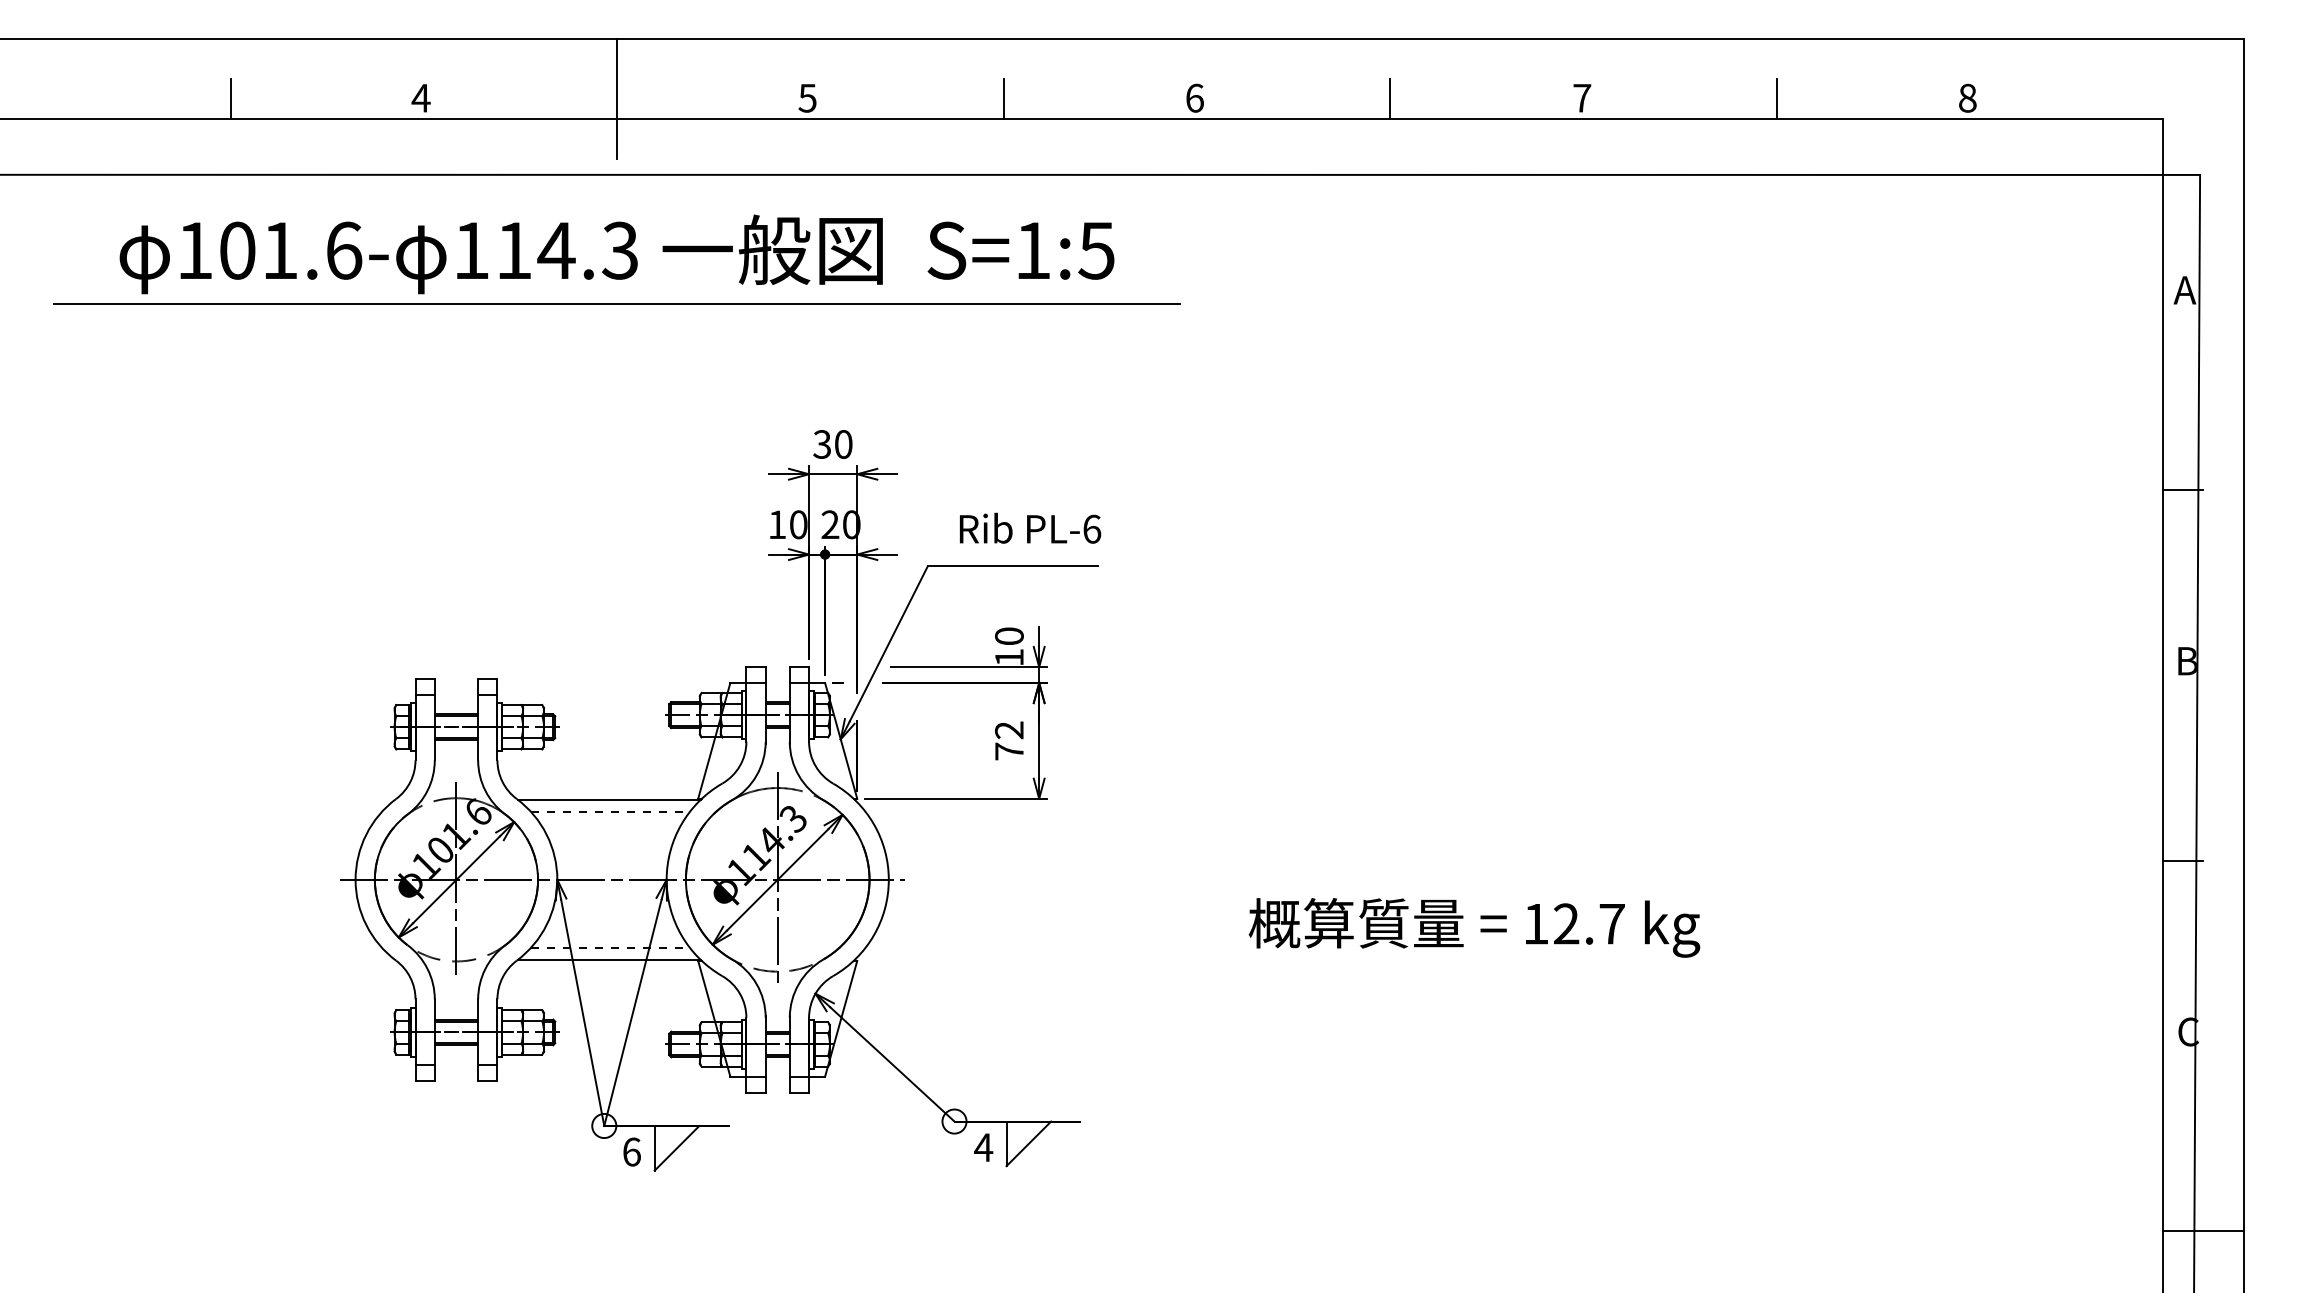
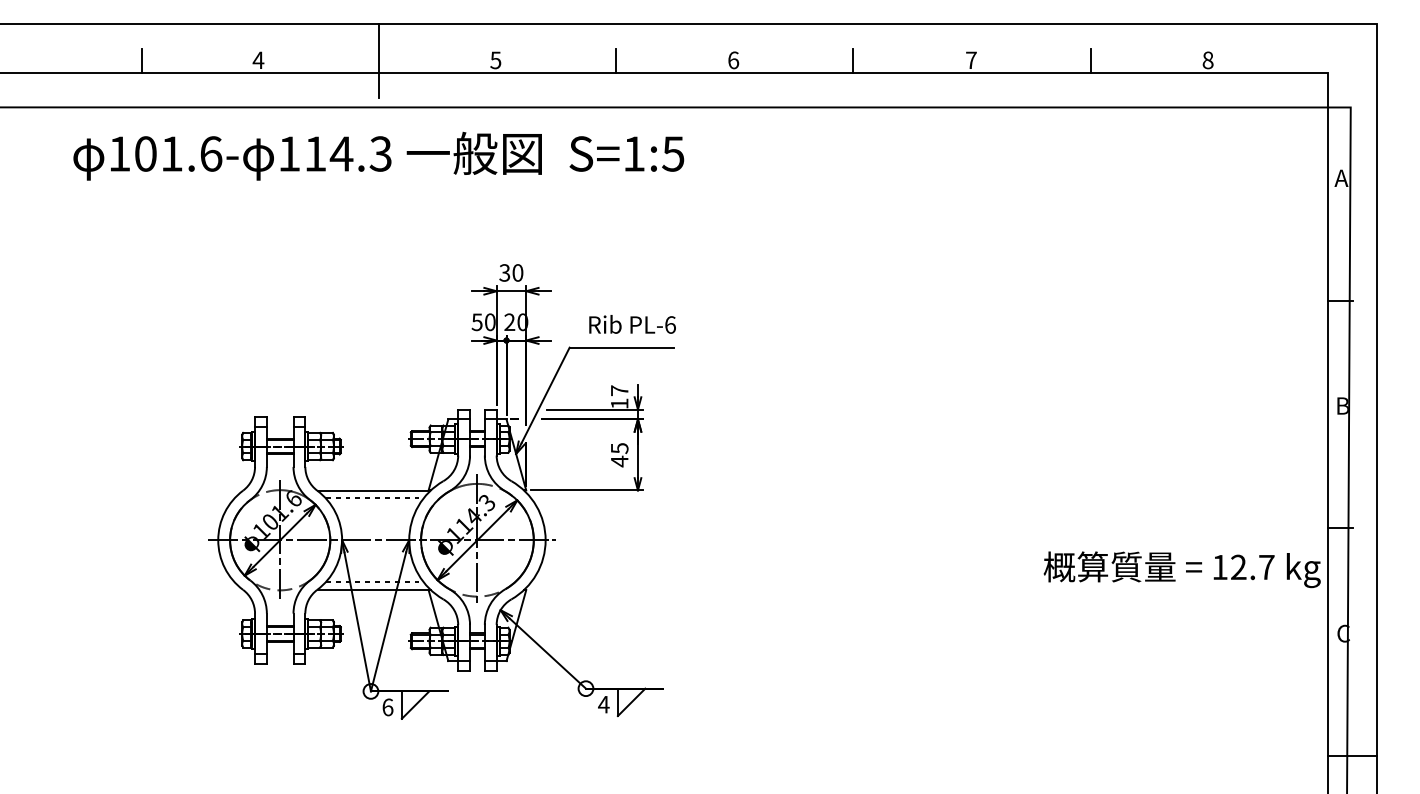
line: (616, 305) -> (378, 187), removed
text: (776, 525) -> (476, 322), 10 -> 50
text: (1009, 635) -> (619, 390), 10 -> 17
text: (1009, 741) -> (619, 455), 72 -> 45
text: (1473, 927) -> (1181, 569), moved

